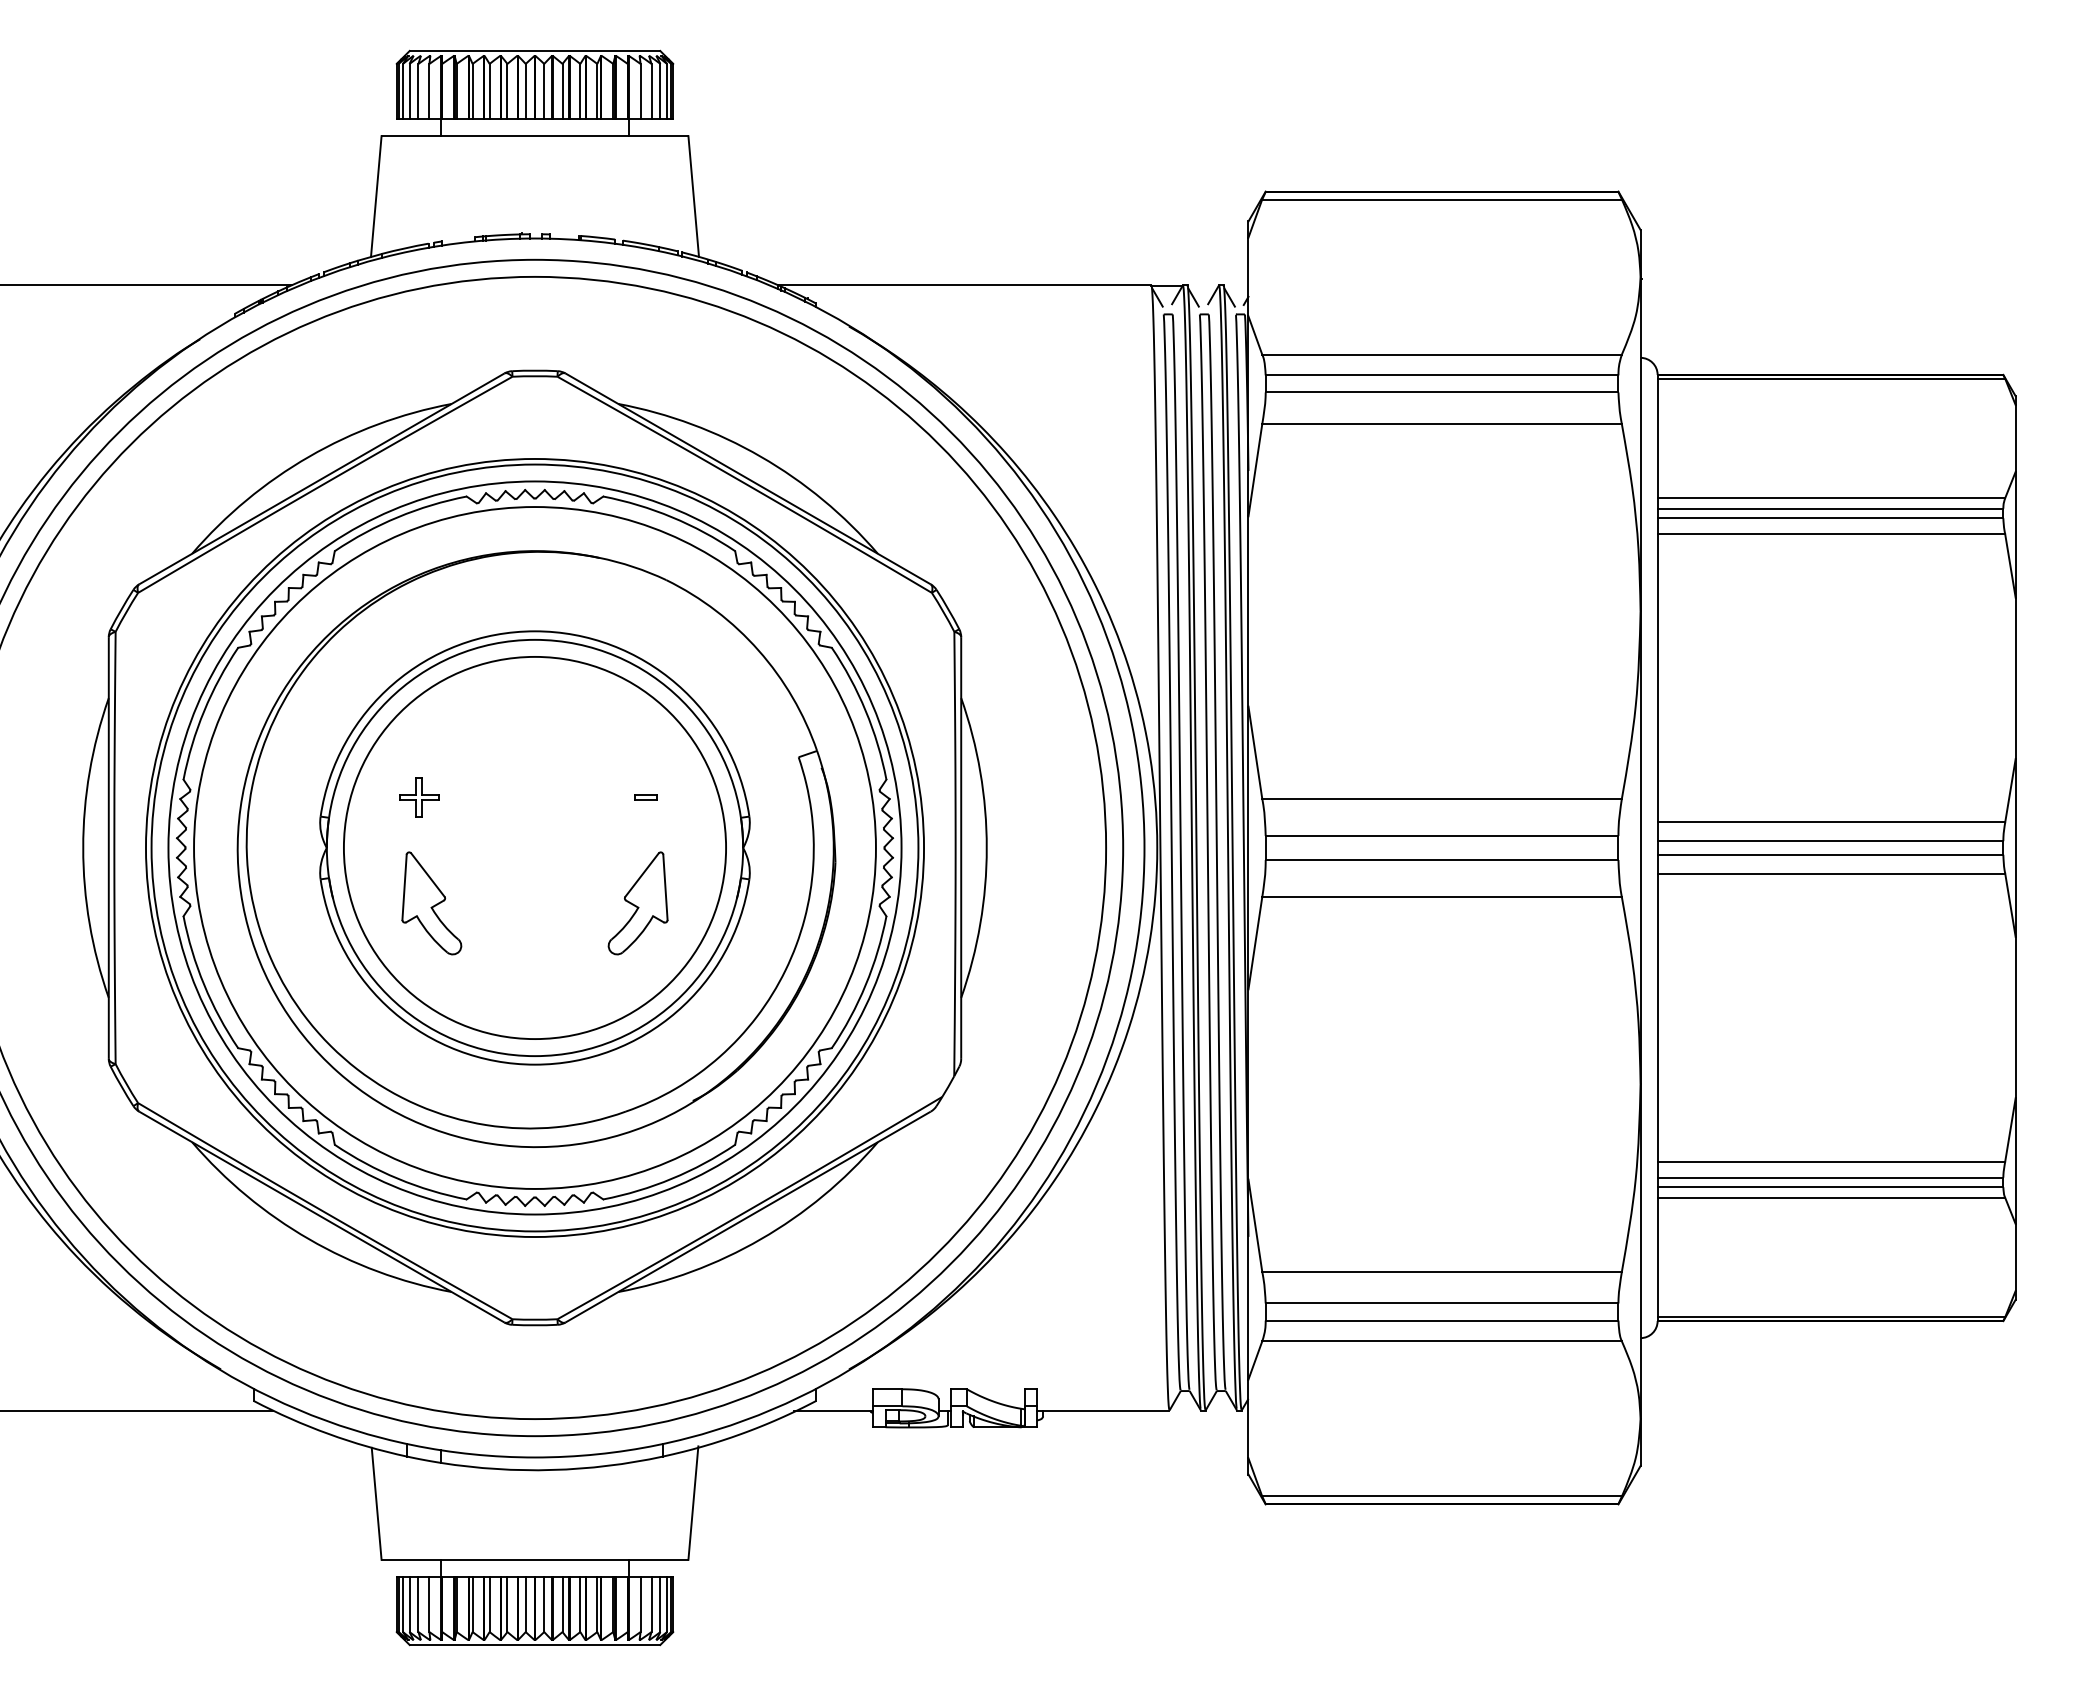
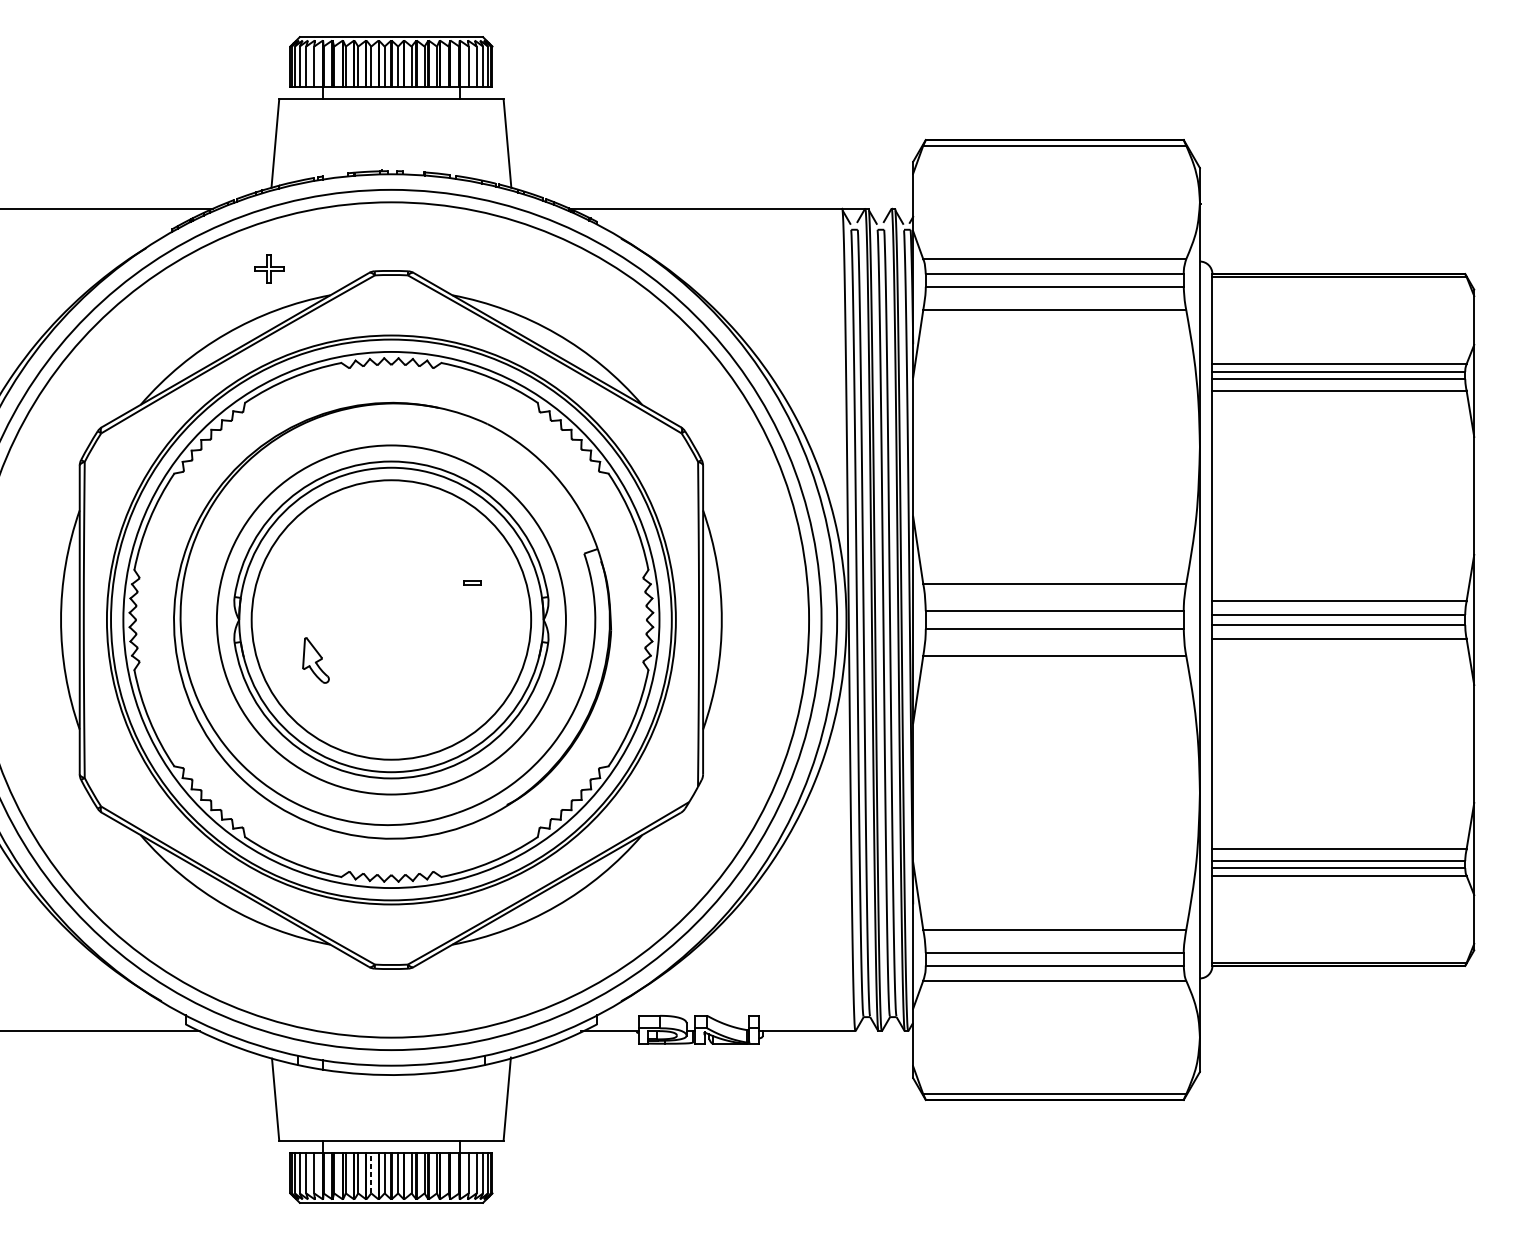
part: (419, 797) -> (269, 268), moved
circle: (534, 847) -> (391, 619), size x0.7
part: (431, 903) -> (315, 660), size x0.6
part: (637, 903) -> (466, 660), removed
line: (507, 1604) -> (371, 1173), solid -> dashed

